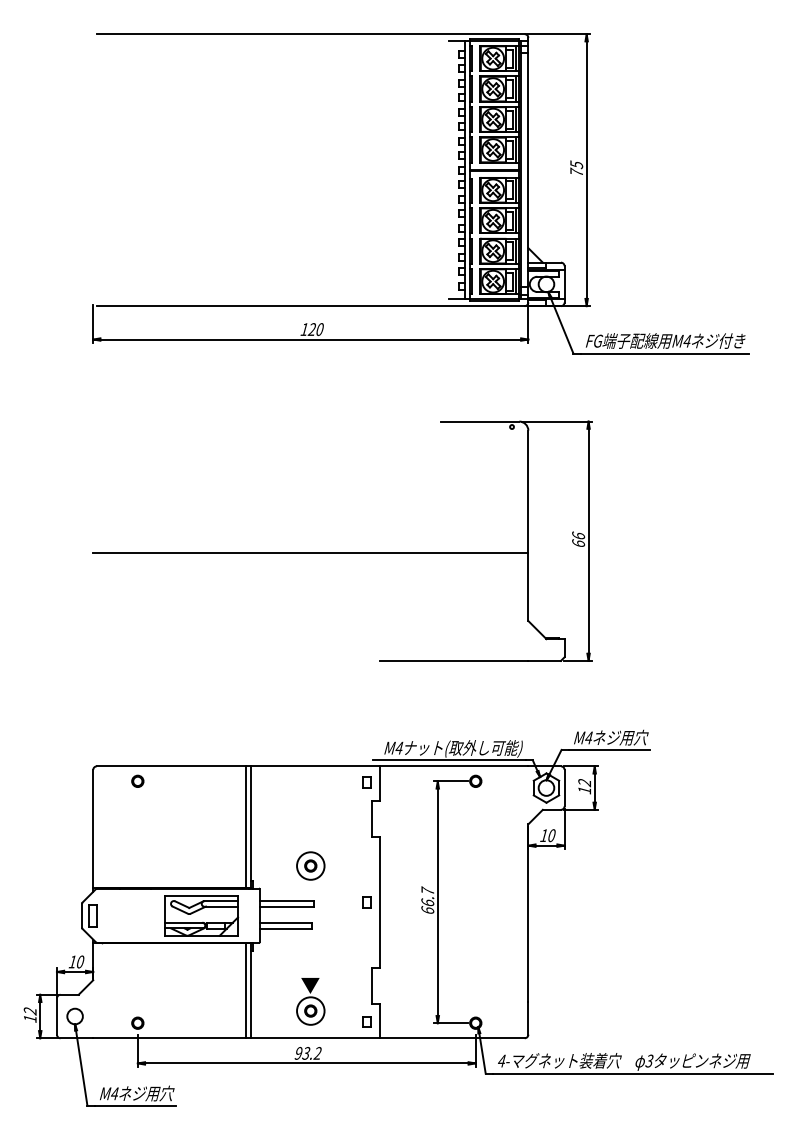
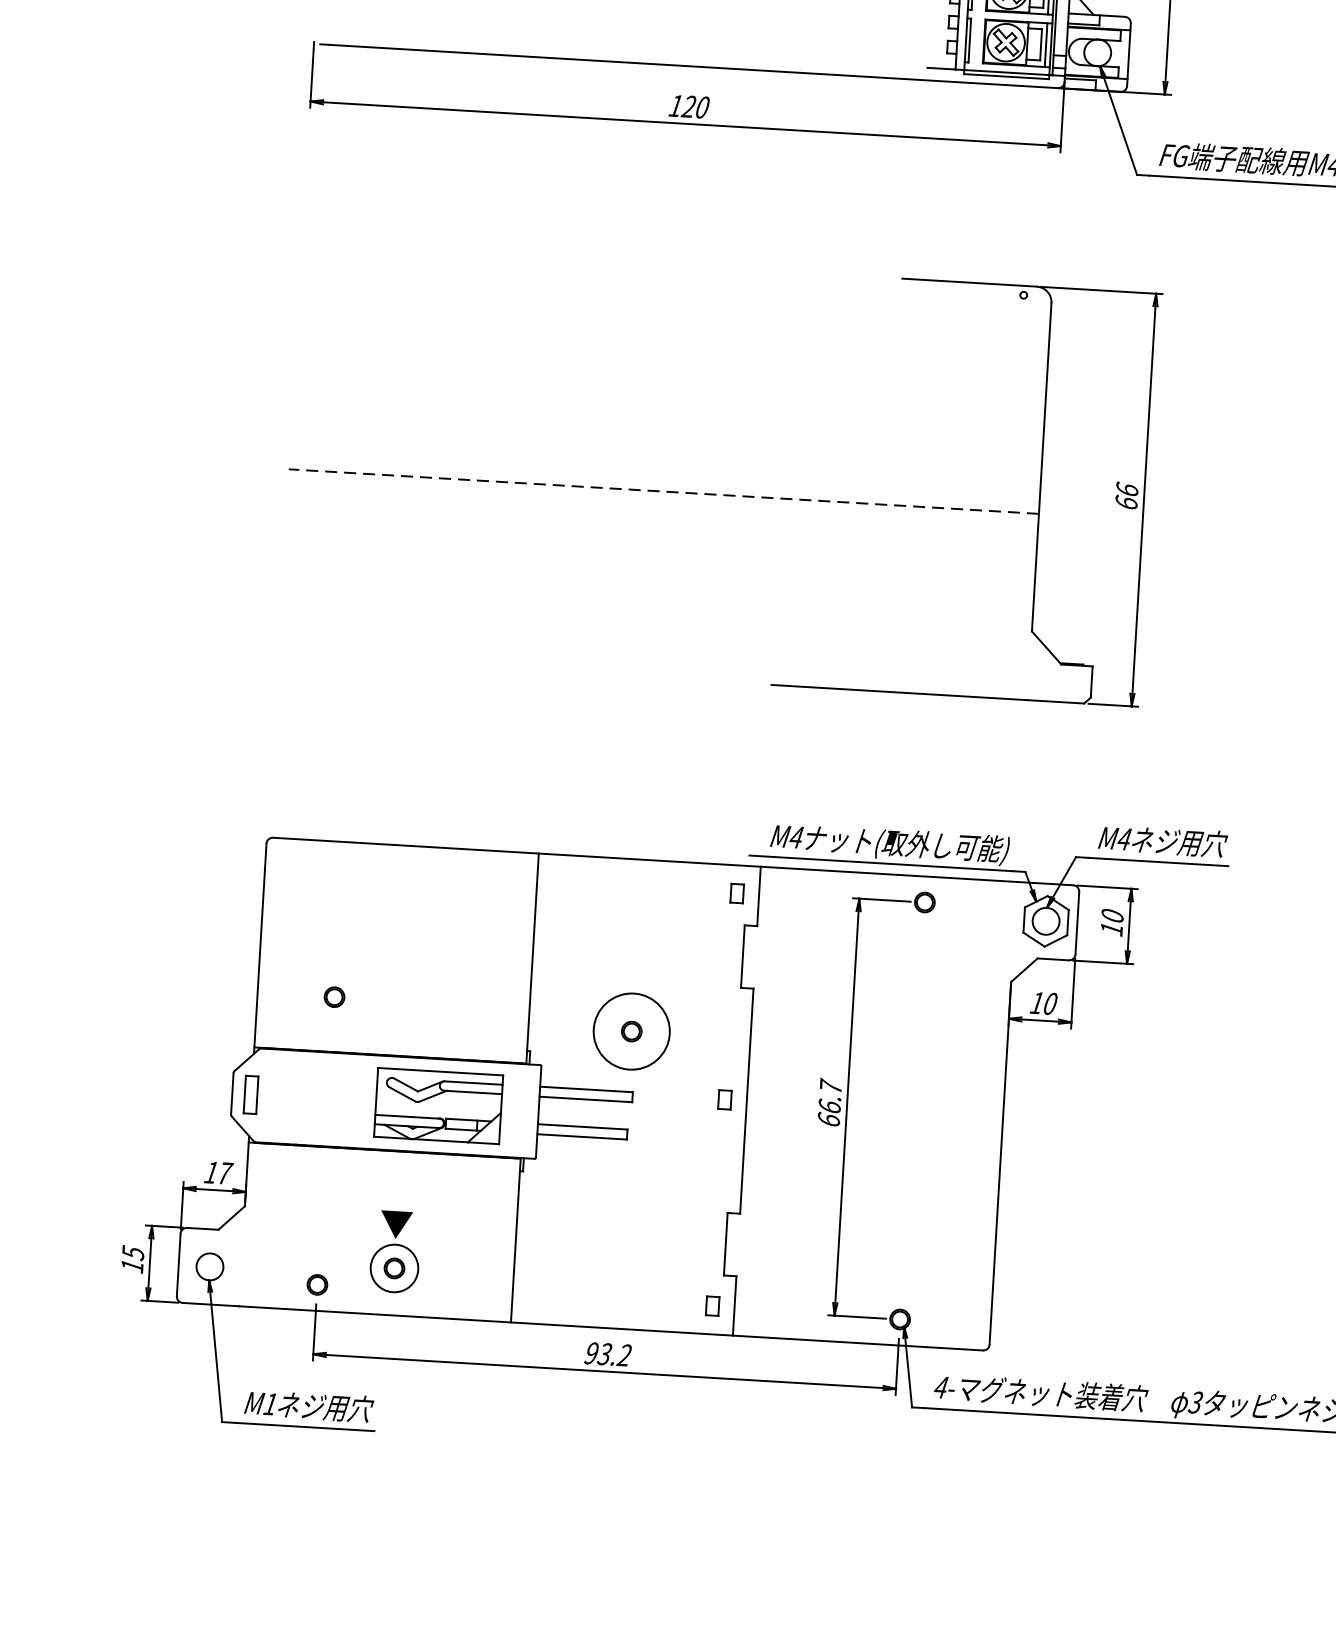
line: (310, 552) -> (663, 490), solid -> dashed
part: (137, 780) -> (334, 995), moved
text: (584, 782) -> (1112, 915), 12 -> 10
line: (245, 827) -> (523, 958), removed
circle: (310, 865) -> (631, 1030), size x1.6
text: (81, 961) -> (226, 1172), 10 -> 17
line: (245, 990) -> (506, 1239), removed
part: (310, 1001) -> (394, 1251), moved
text: (29, 1010) -> (131, 1251), 12 -> 15
text: (114, 1093) -> (270, 1403), M4 -> M1

